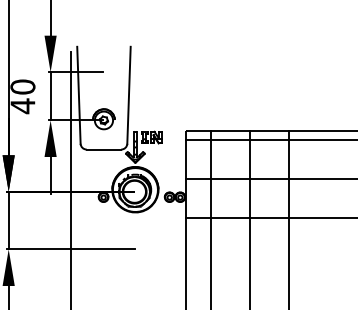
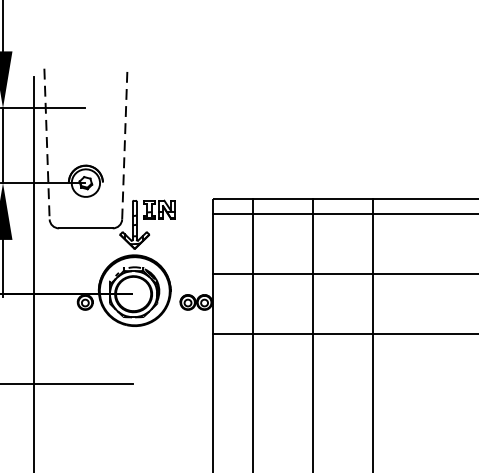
line: (78, 95) -> (46, 144), solid -> dashed
line: (129, 95) -> (125, 144), solid -> dashed

